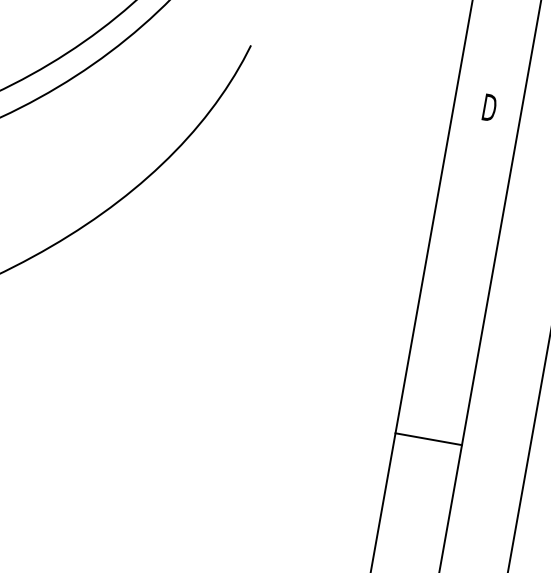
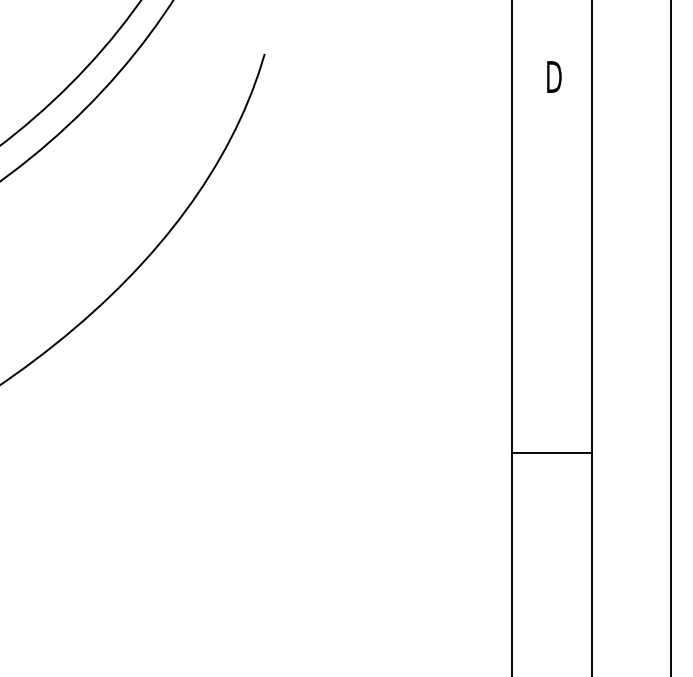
line: (428, 438) -> (551, 452), moved

